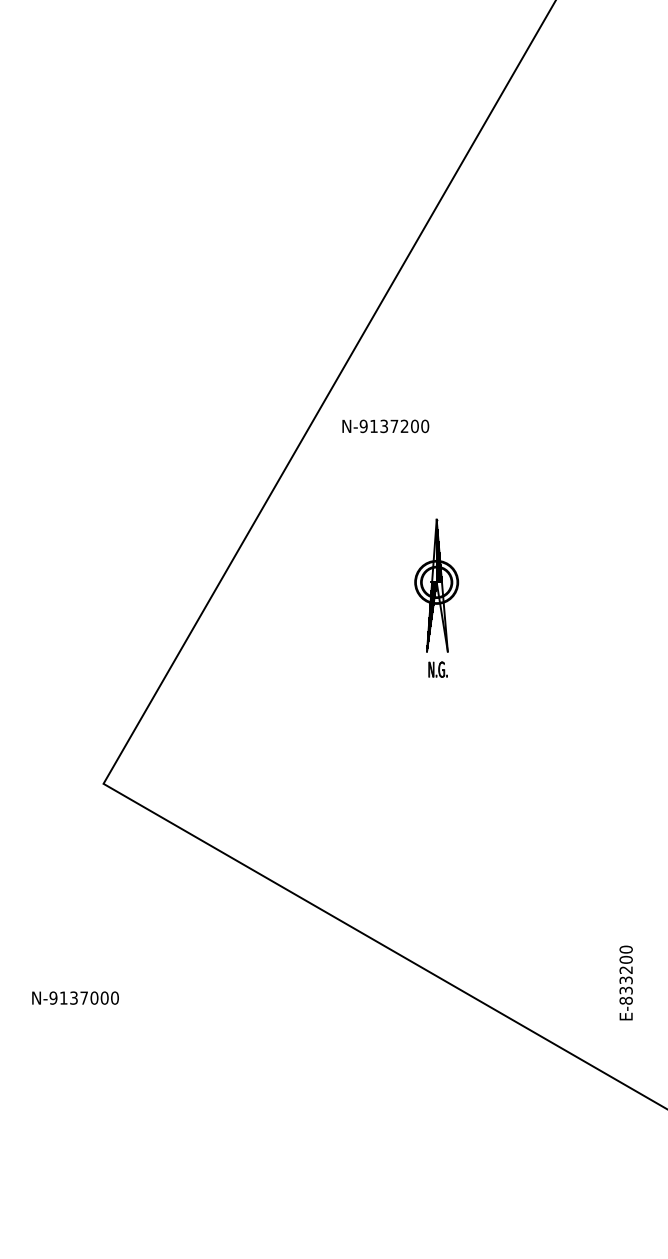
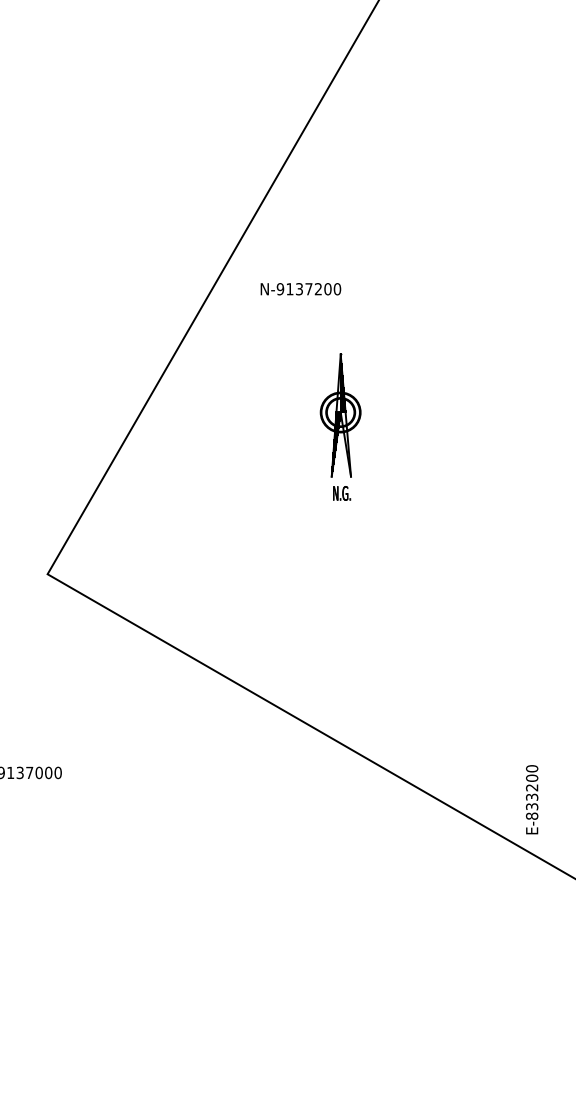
text: (385, 426) -> (300, 289), moved
part: (436, 597) -> (340, 426), moved
text: (625, 982) -> (531, 799), moved

